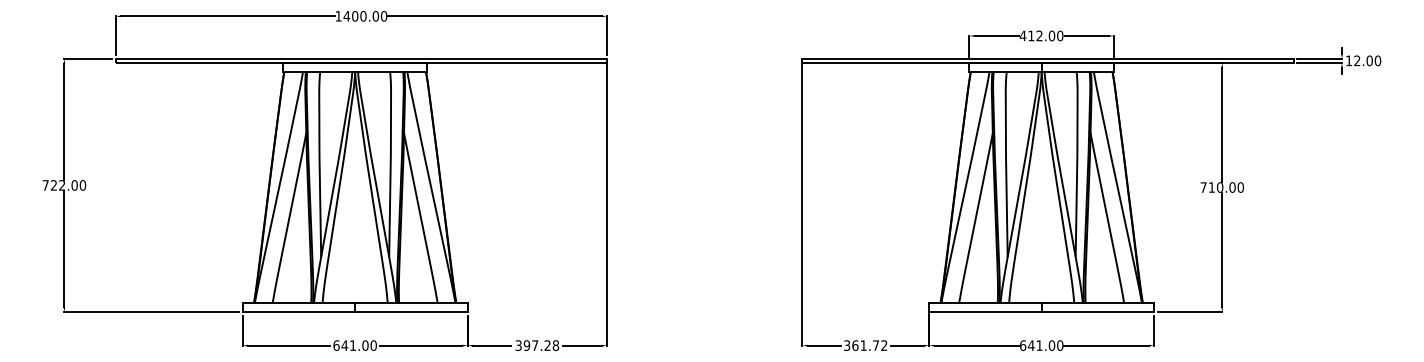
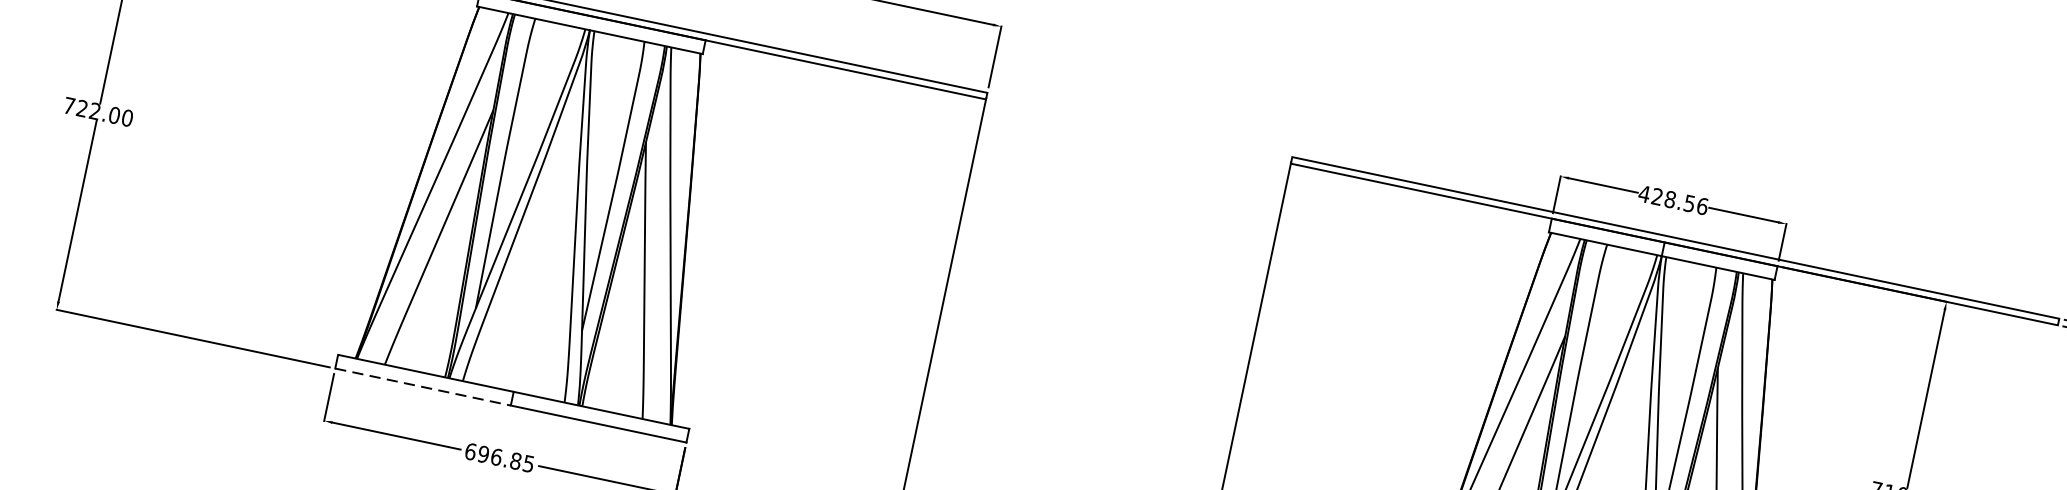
text: (1045, 35) -> (1679, 200), 412.00 -> 428.56
line: (299, 312) -> (423, 387), solid -> dashed
text: (358, 345) -> (505, 458), 641.00 -> 696.85

